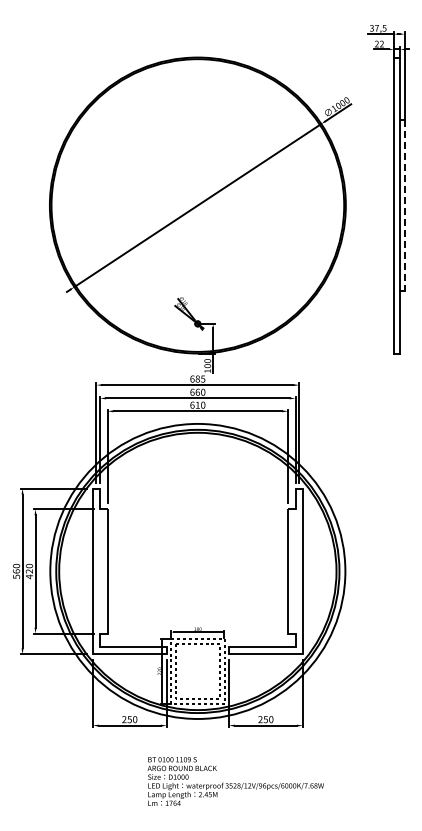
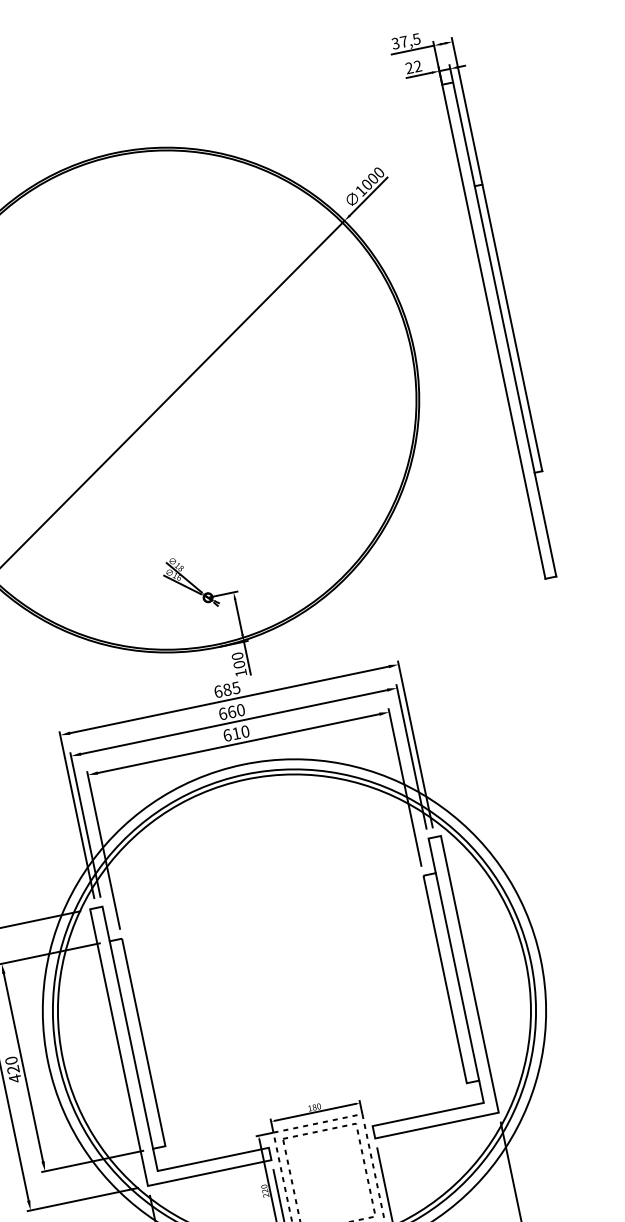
line: (404, 205) -> (511, 327), dashed -> solid
line: (100, 571) -> (131, 1045), added
line: (295, 571) -> (457, 977), added

